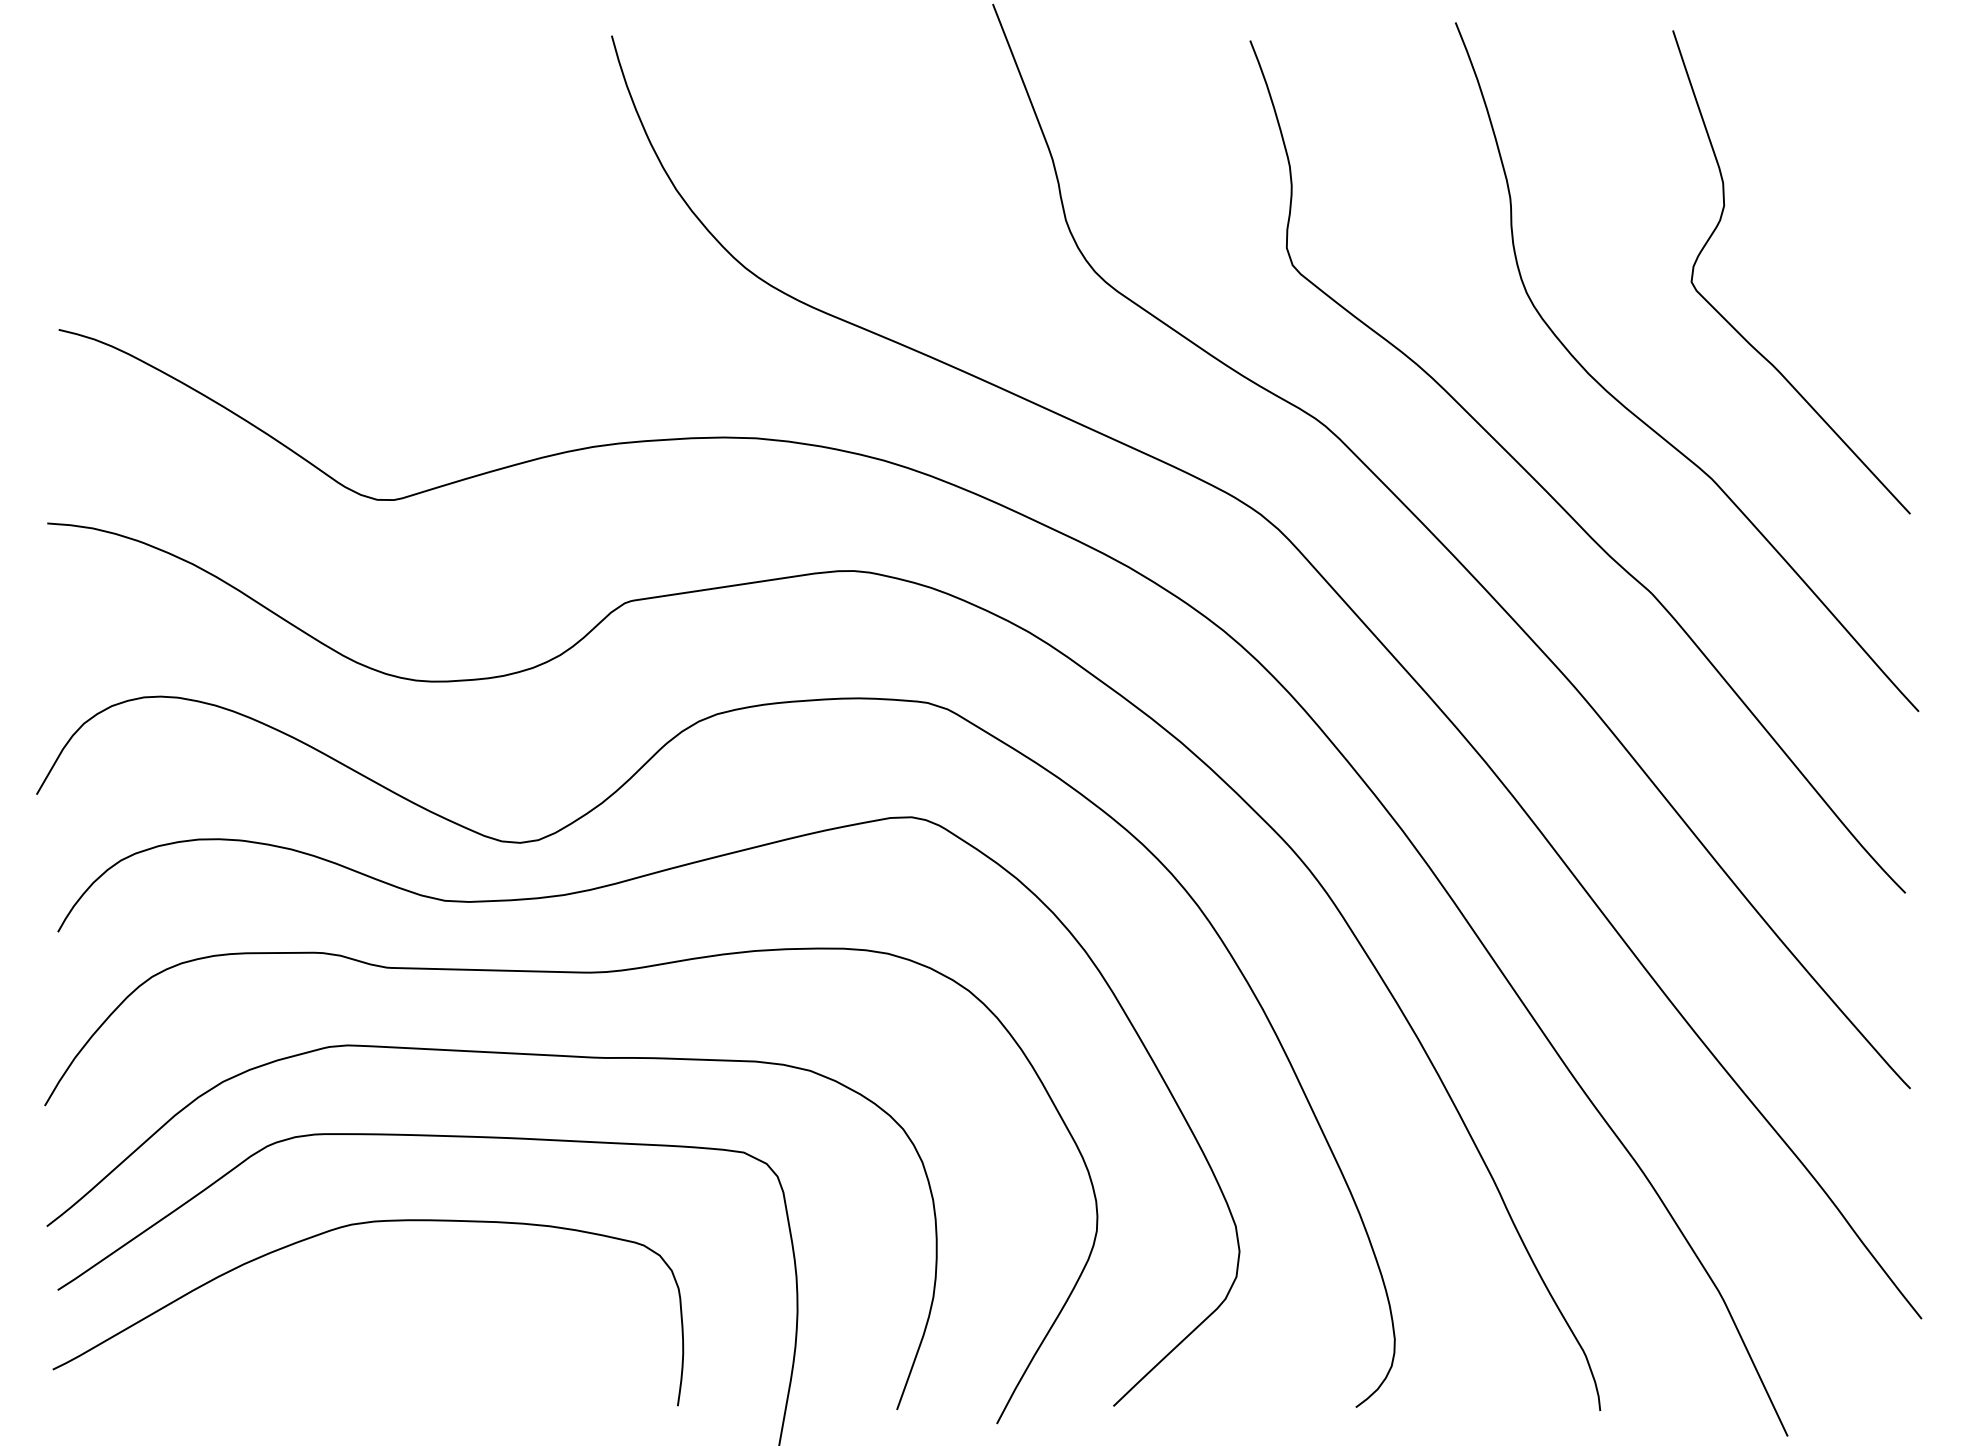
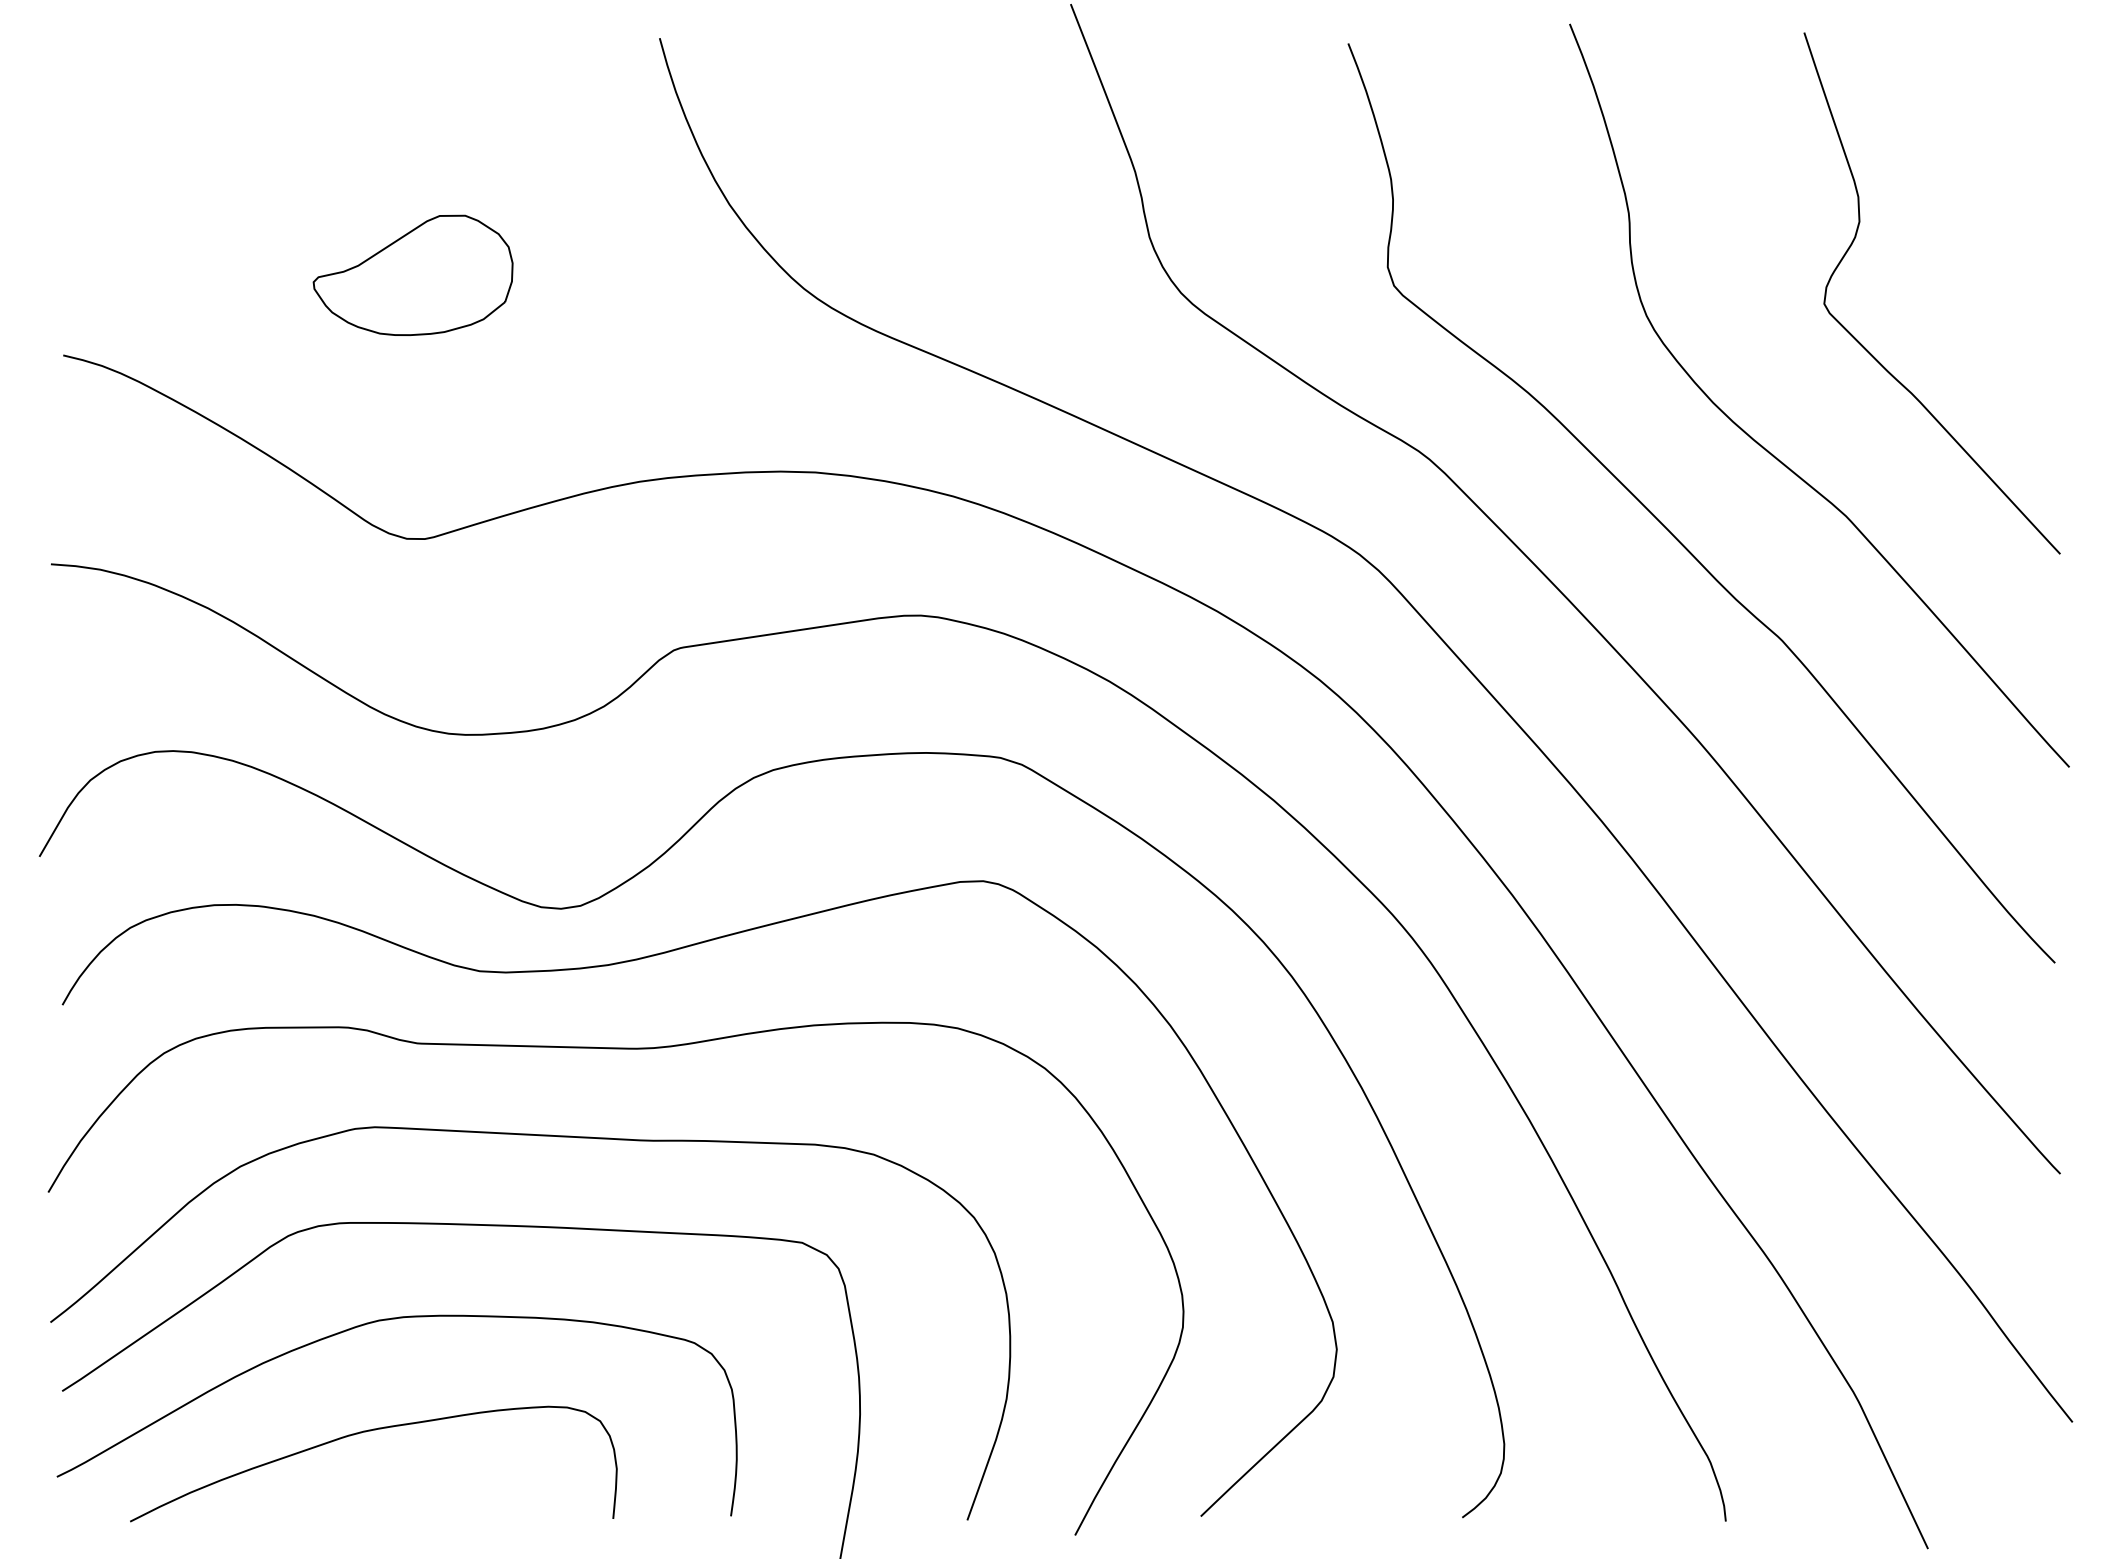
part: (382, 254) -> (412, 274), added
curve: (339, 1328) -> (366, 1432), added

